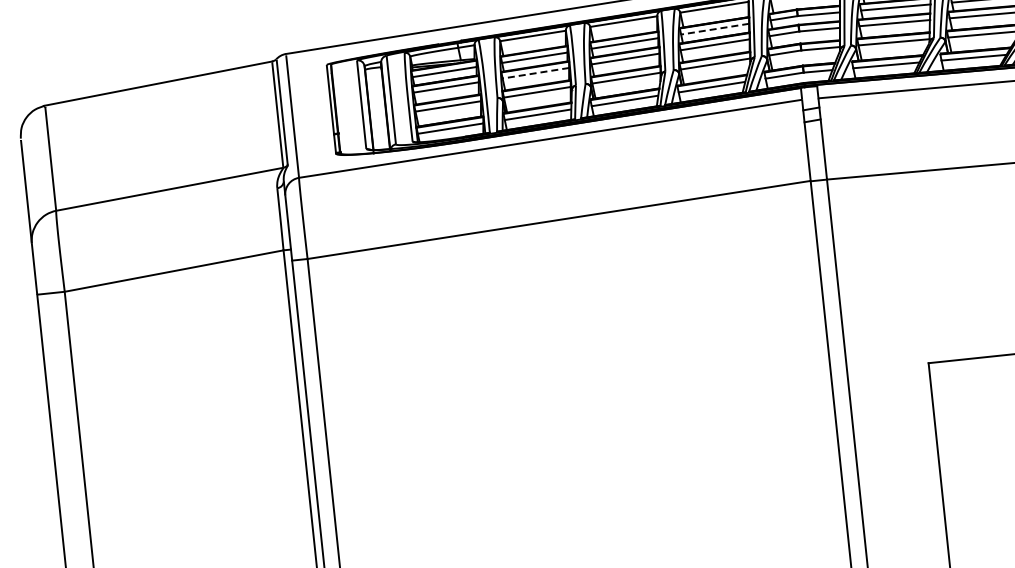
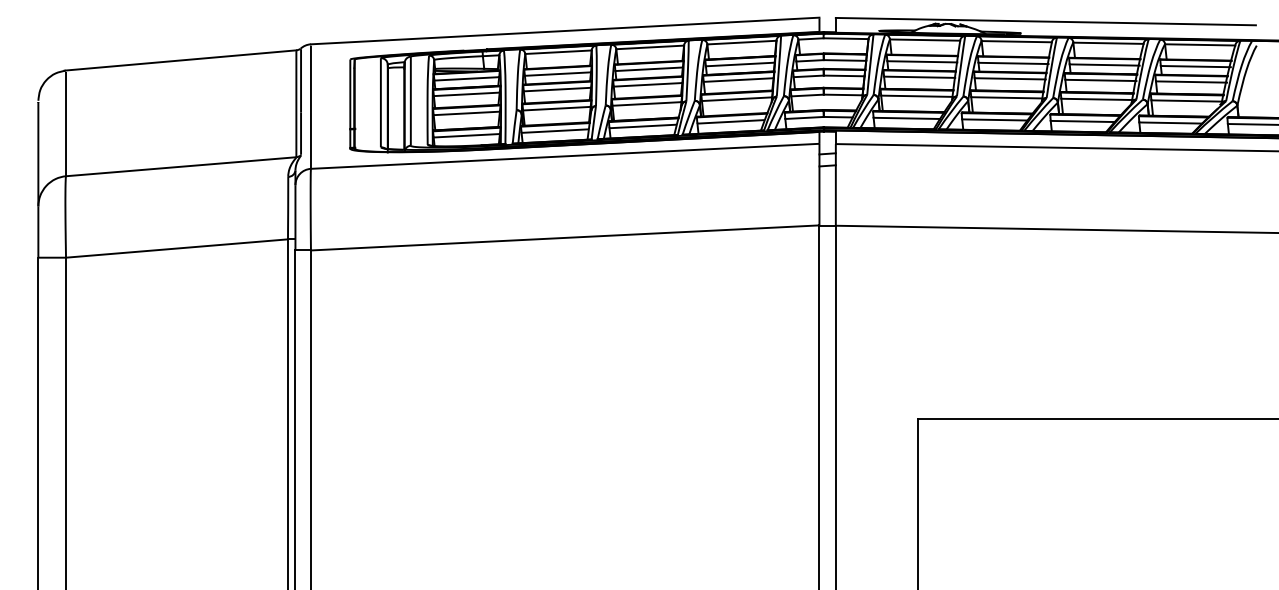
line: (714, 29) -> (739, 64), dashed -> solid
line: (535, 73) -> (557, 89), dashed -> solid

